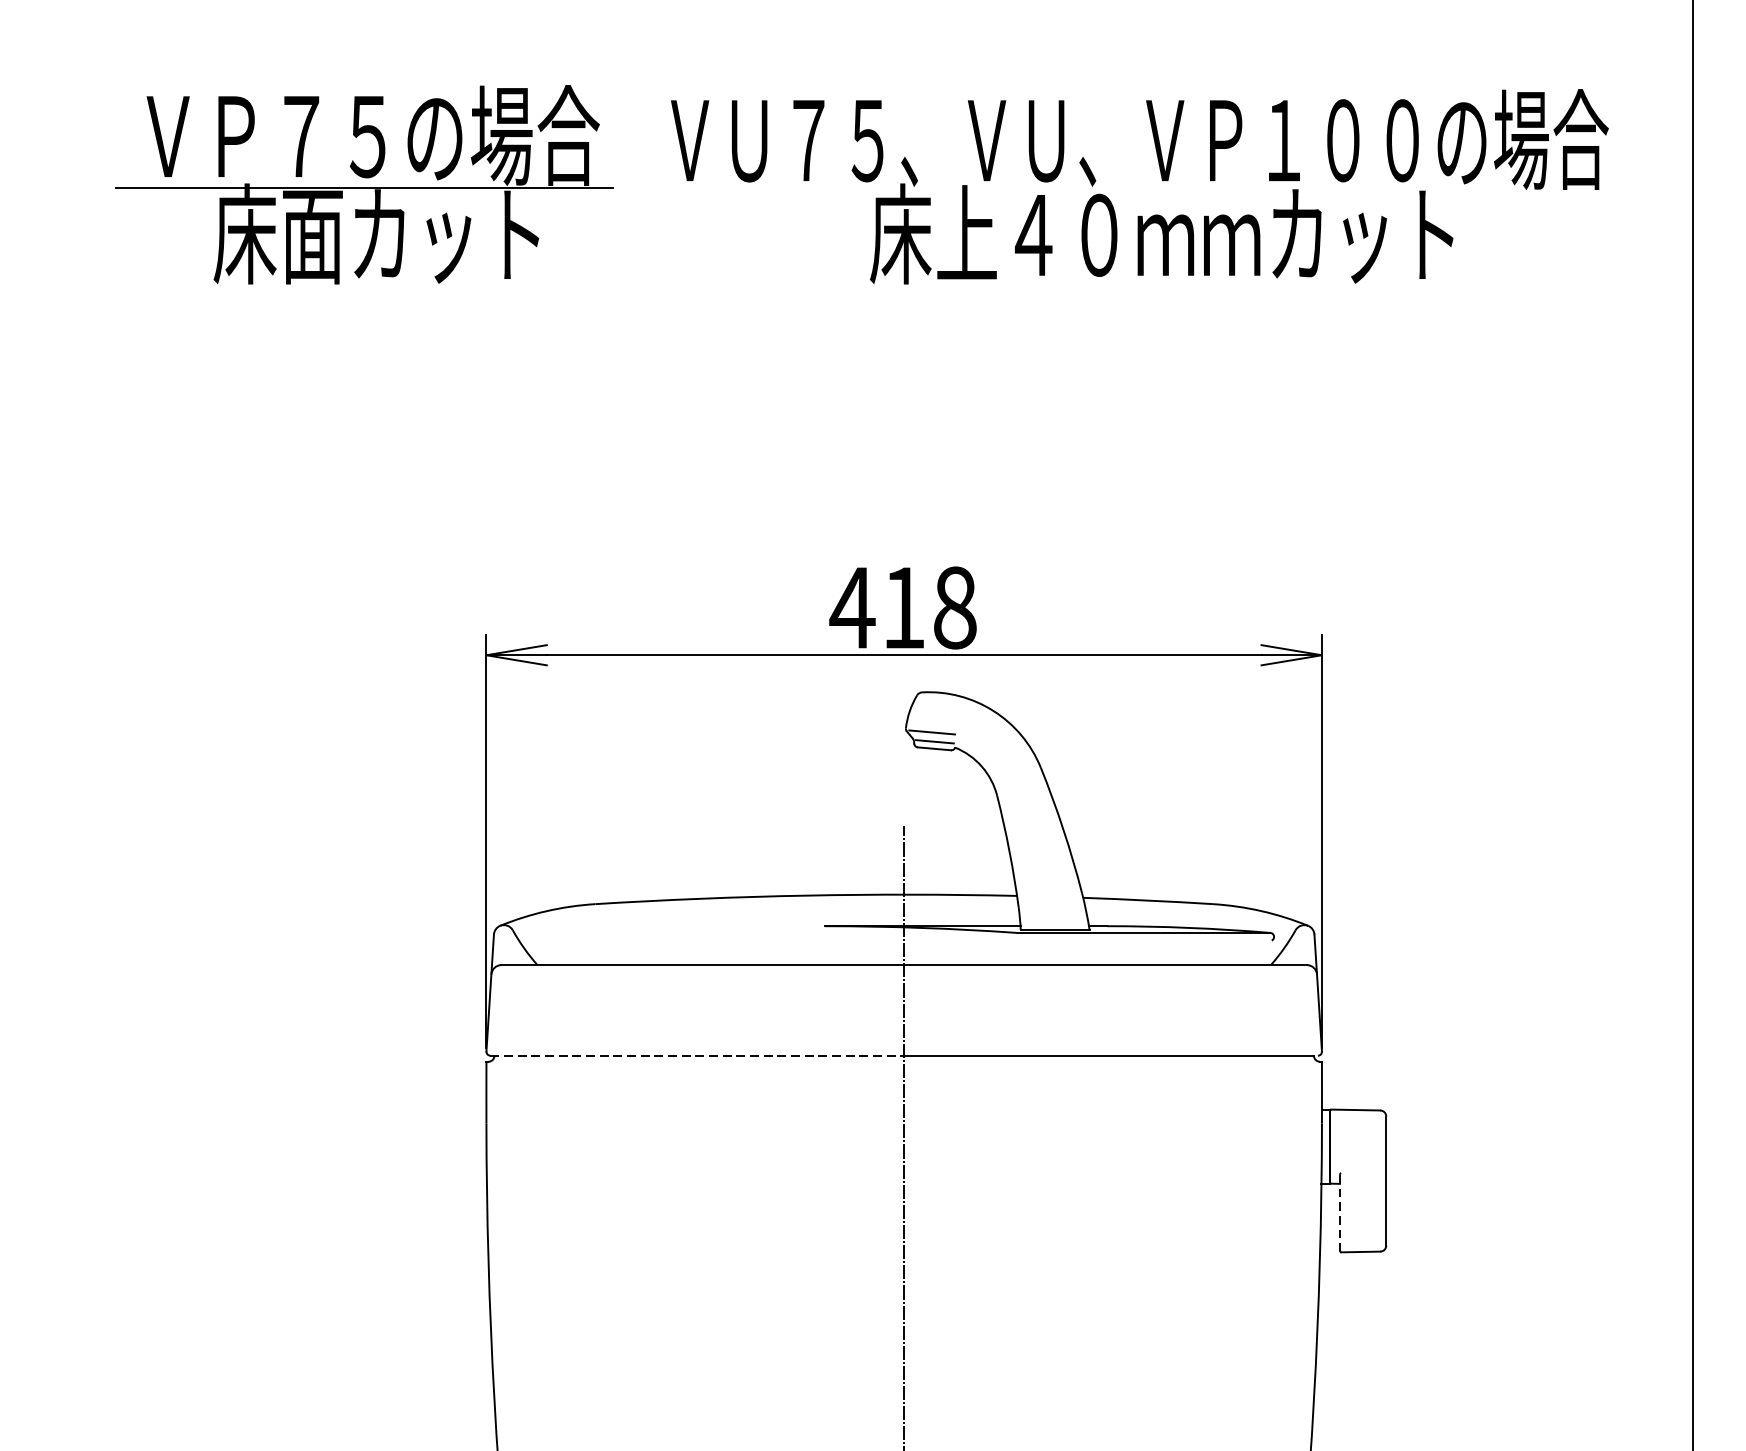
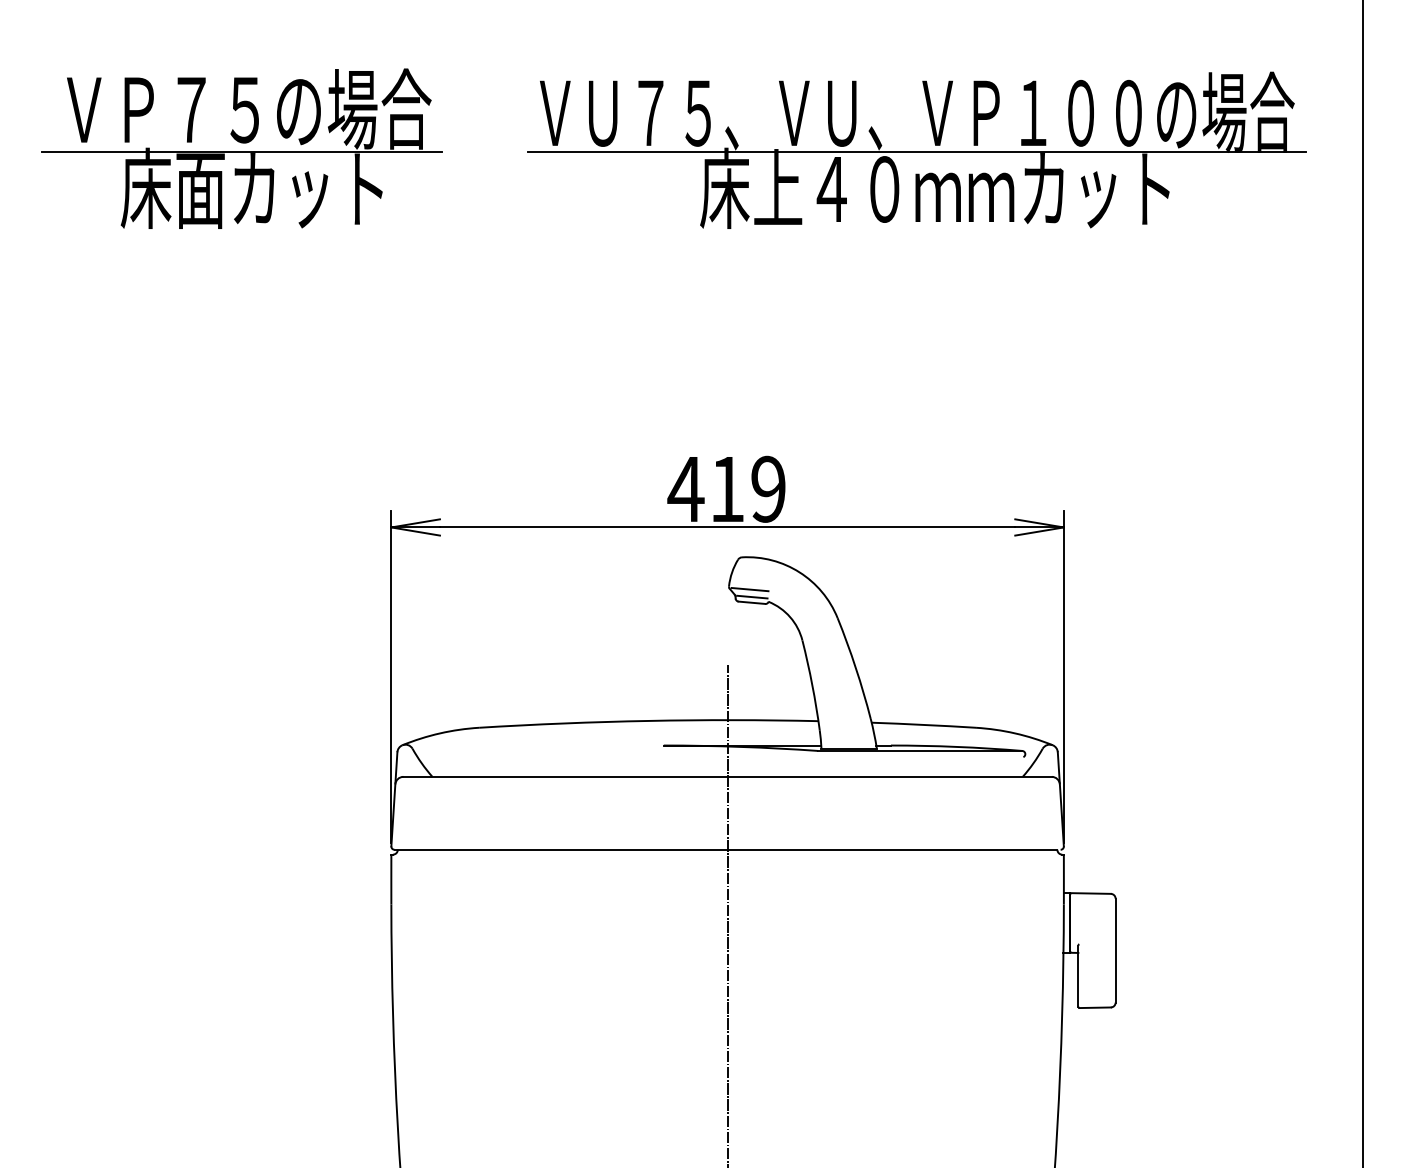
part: (363, 184) -> (241, 148), moved
line: (1140, 188) -> (917, 151), added
text: (954, 606) -> (768, 488), 418 -> 419
line: (697, 1055) -> (561, 849), dashed -> solid
line: (1340, 1213) -> (1078, 976), dashed -> solid

